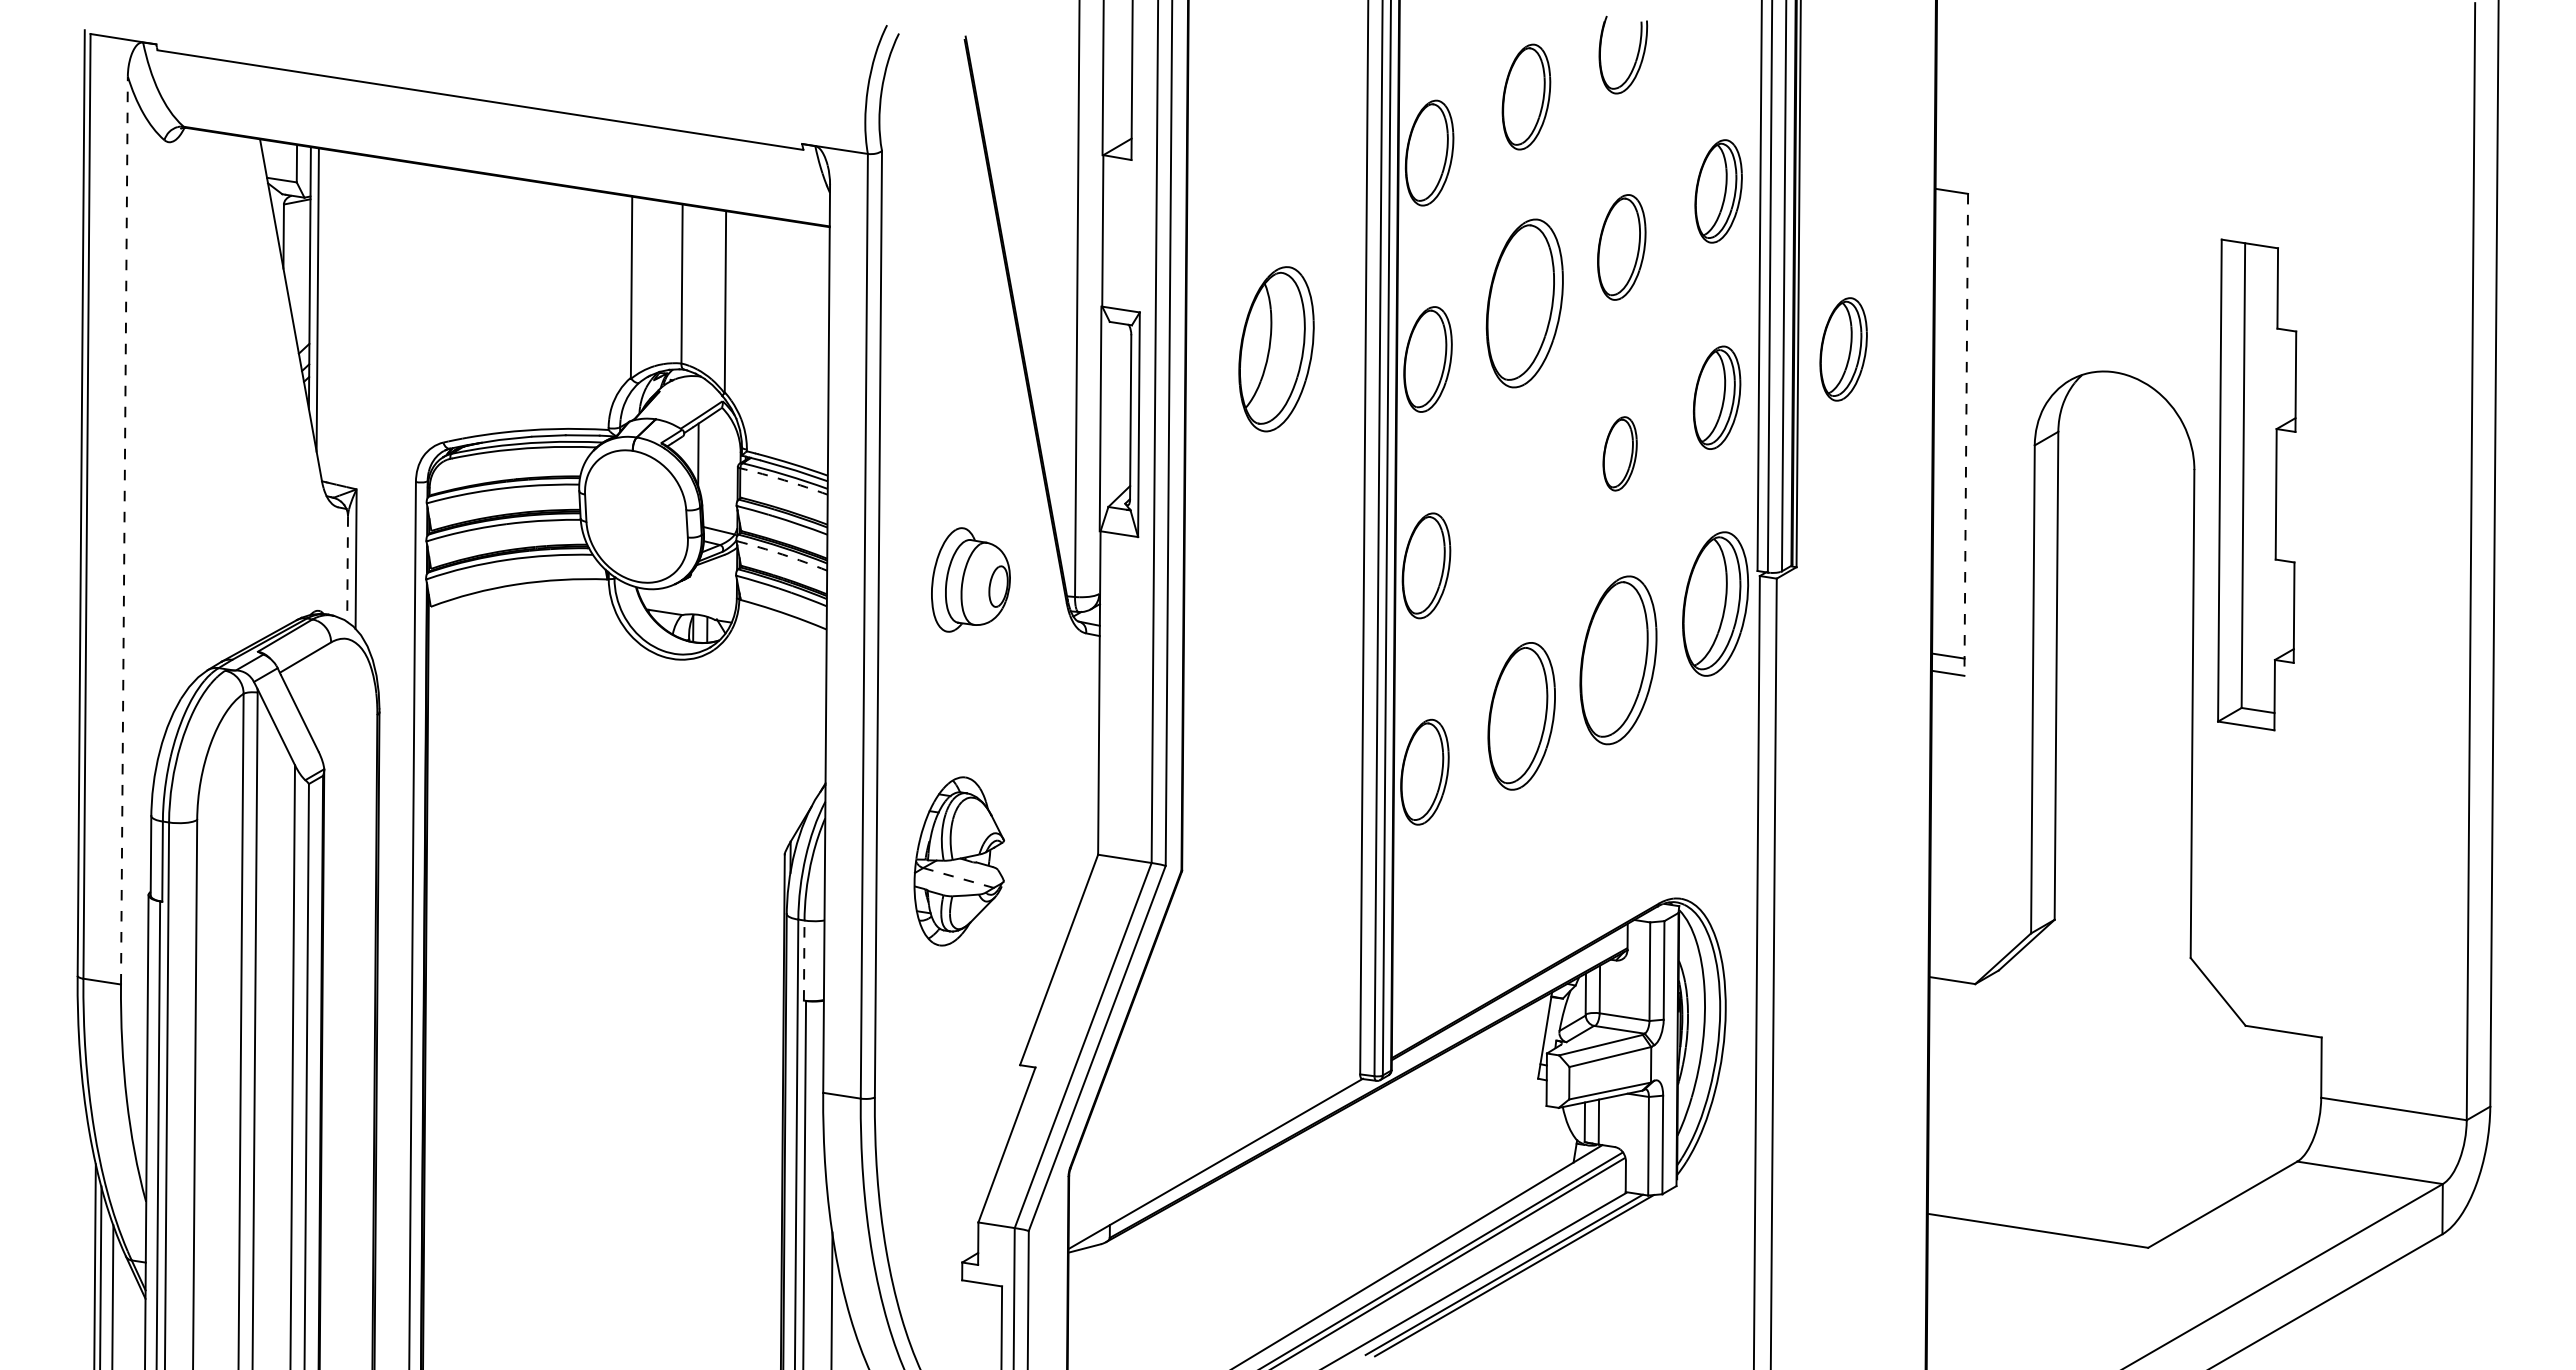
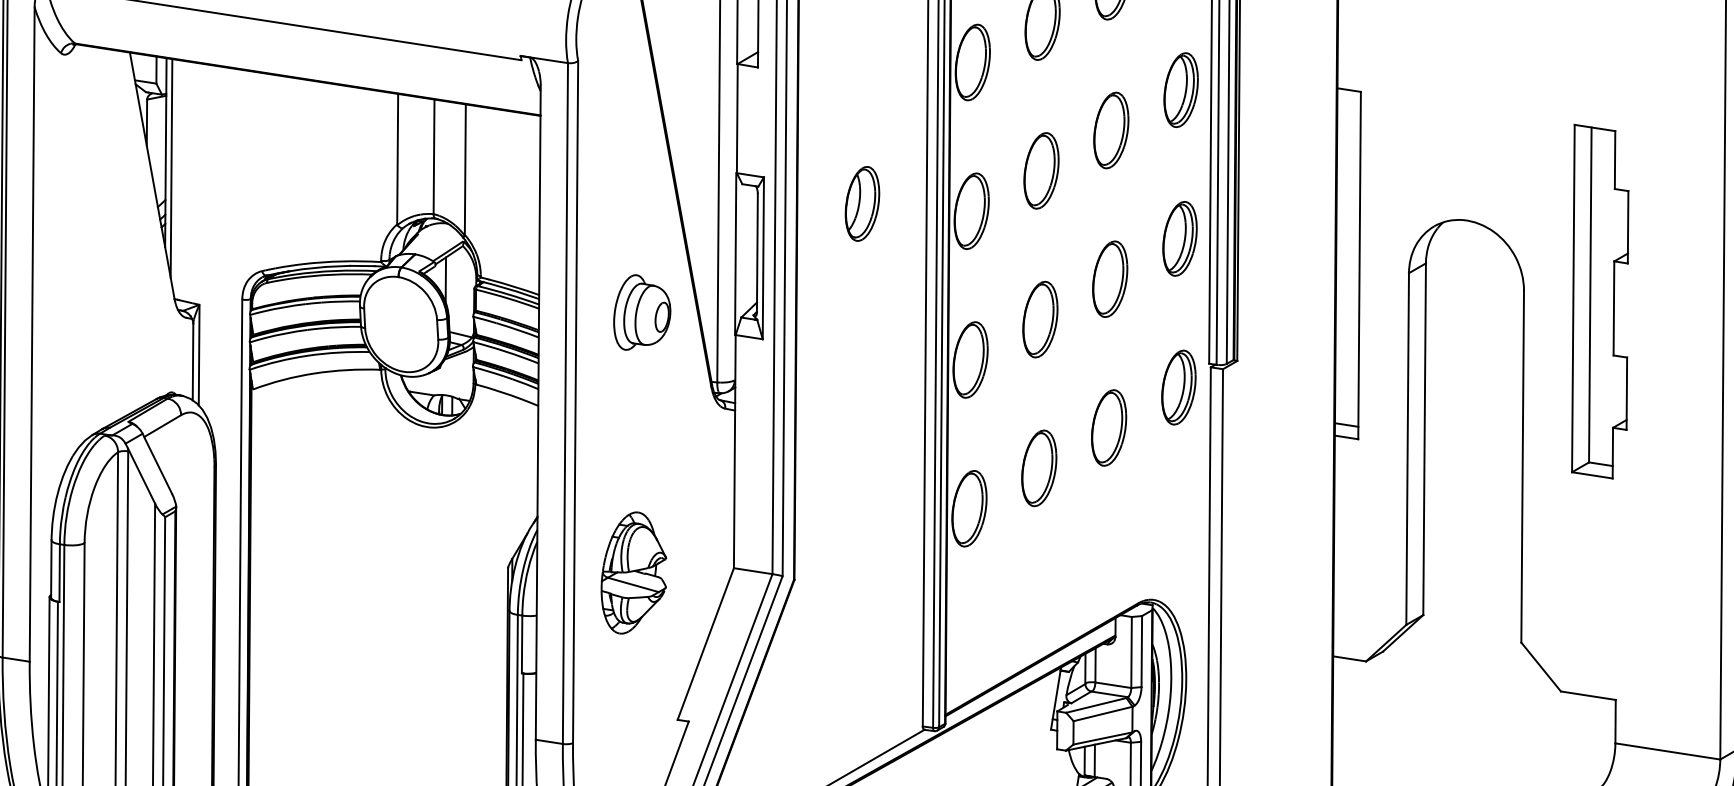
part: (1524, 303) -> (1041, 170), size x0.62
part: (1276, 349) -> (862, 204), size x0.62
part: (1843, 349) -> (1271, 204), removed
line: (1966, 434) -> (1359, 265), dashed -> solid
part: (1619, 453) -> (1109, 279), size x1.43
arc: (784, 480) -> (507, 298), dashed -> solid
part: (2257, 484) -> (1600, 301), moved
part: (1523, 509) -> (1040, 319), added
line: (124, 529) -> (32, 333), dashed -> solid
arc: (782, 554) -> (506, 351), dashed -> solid
line: (347, 569) -> (192, 362), dashed -> solid
part: (970, 579) -> (641, 312), moved
part: (1715, 604) -> (1178, 387), size x0.71
part: (1618, 659) -> (1108, 427), size x0.62
part: (1521, 715) -> (1039, 467), size x0.71
line: (958, 877) -> (633, 584), dashed -> solid
line: (804, 960) -> (522, 644), dashed -> solid

